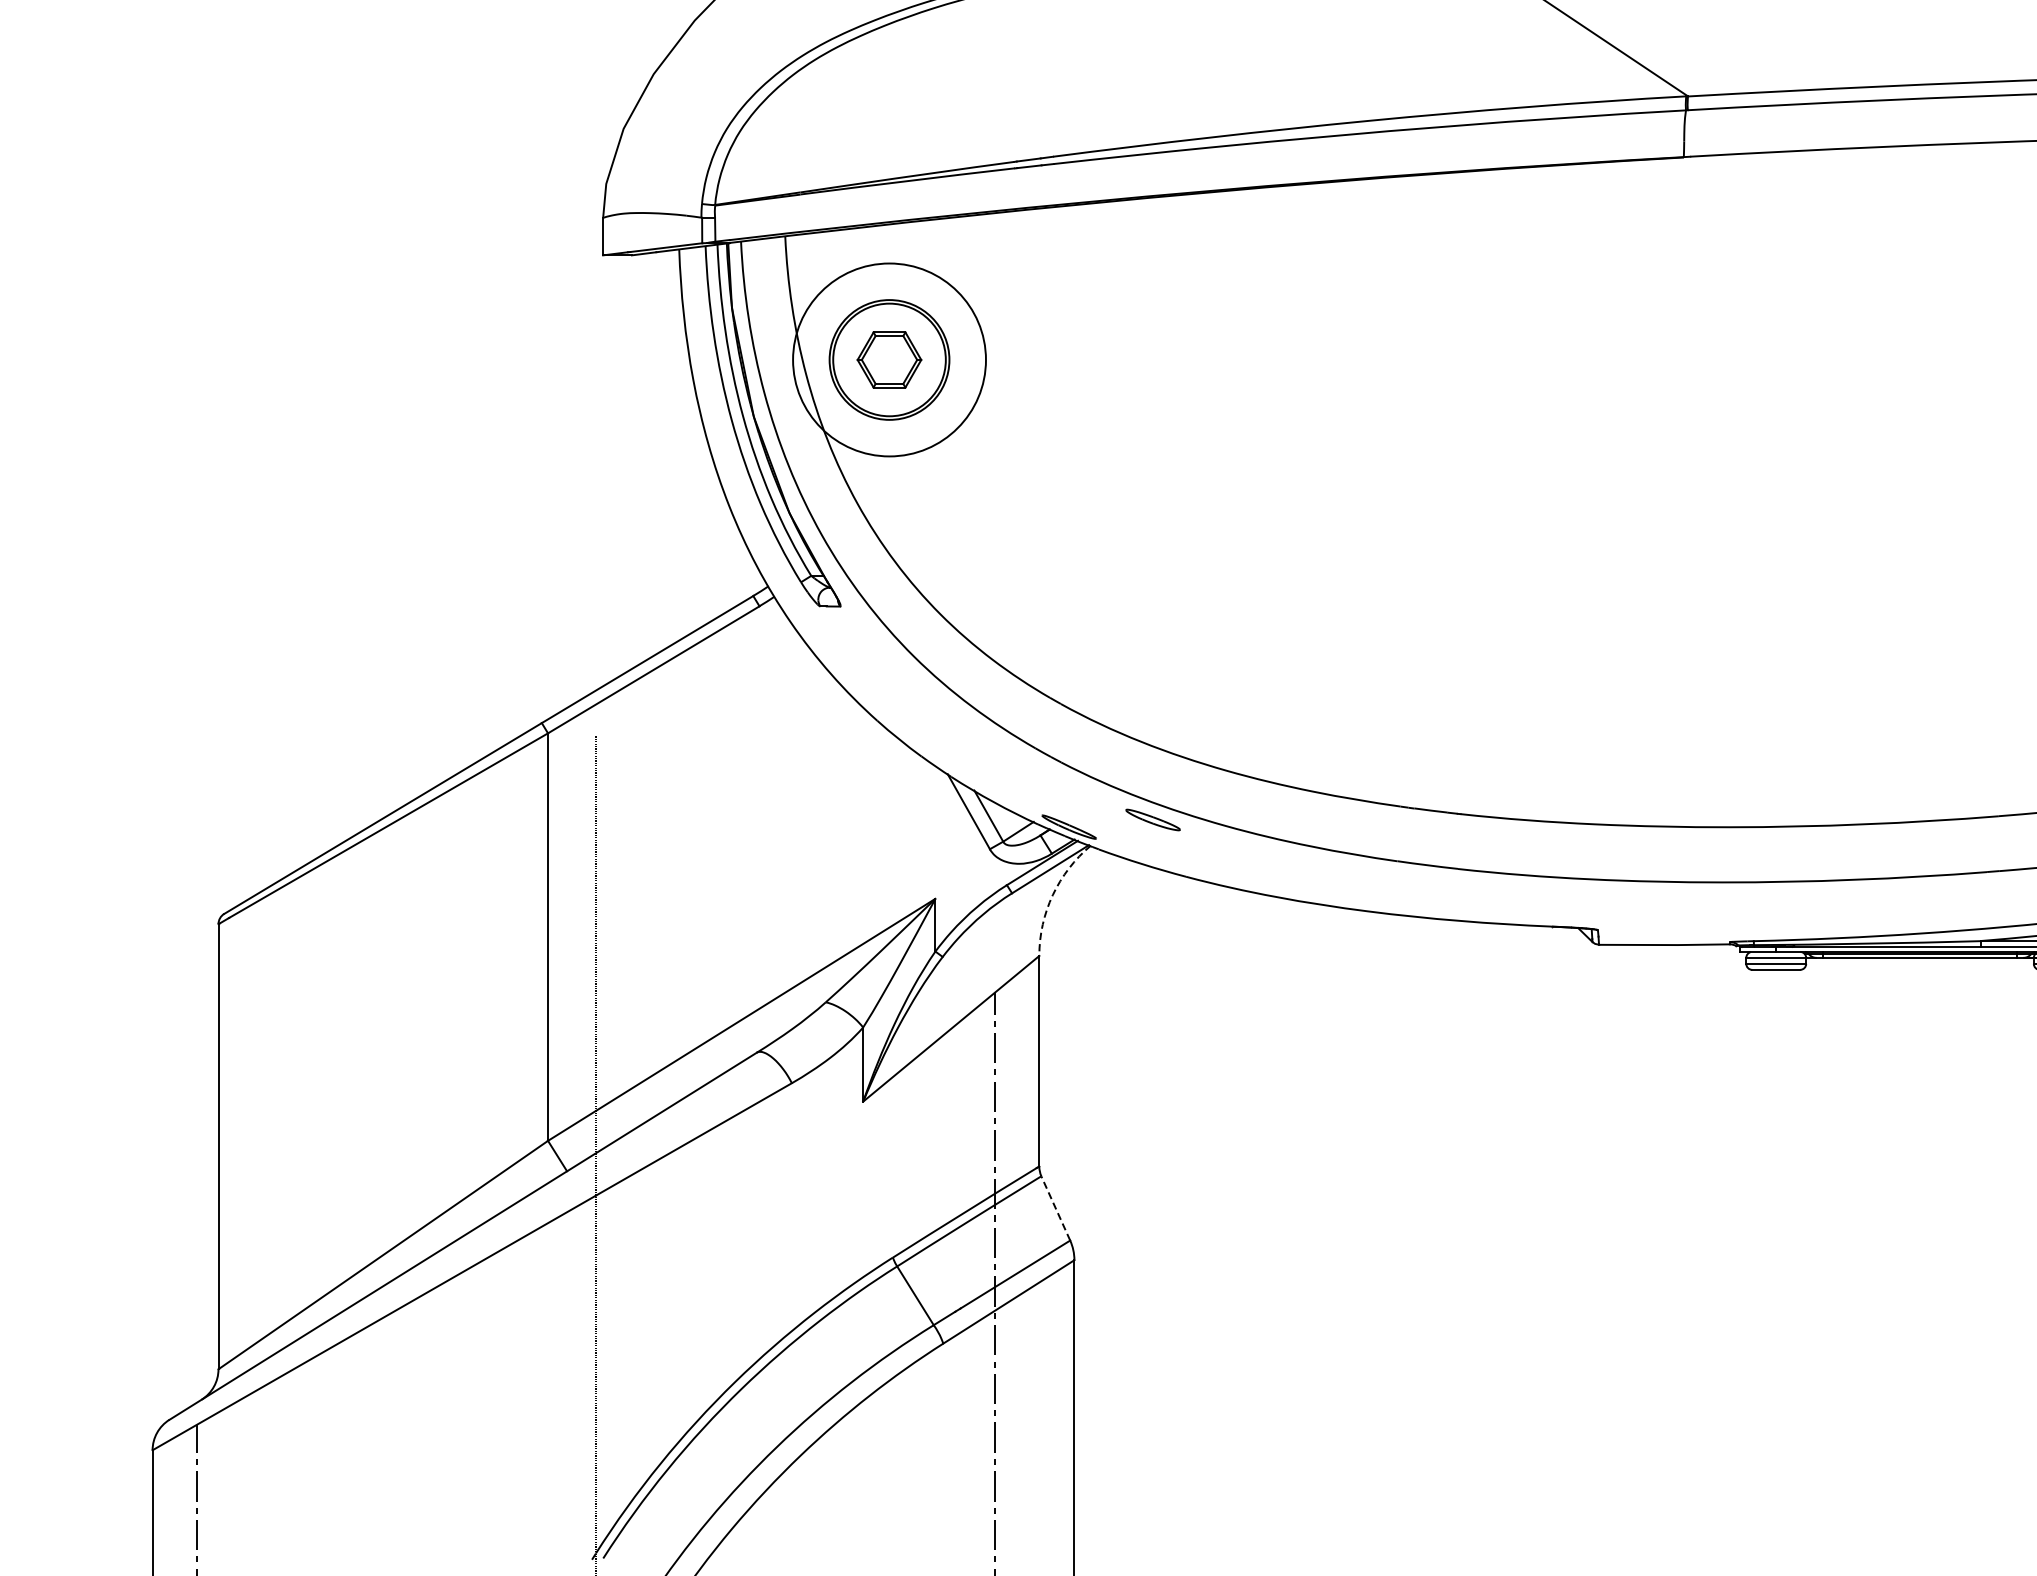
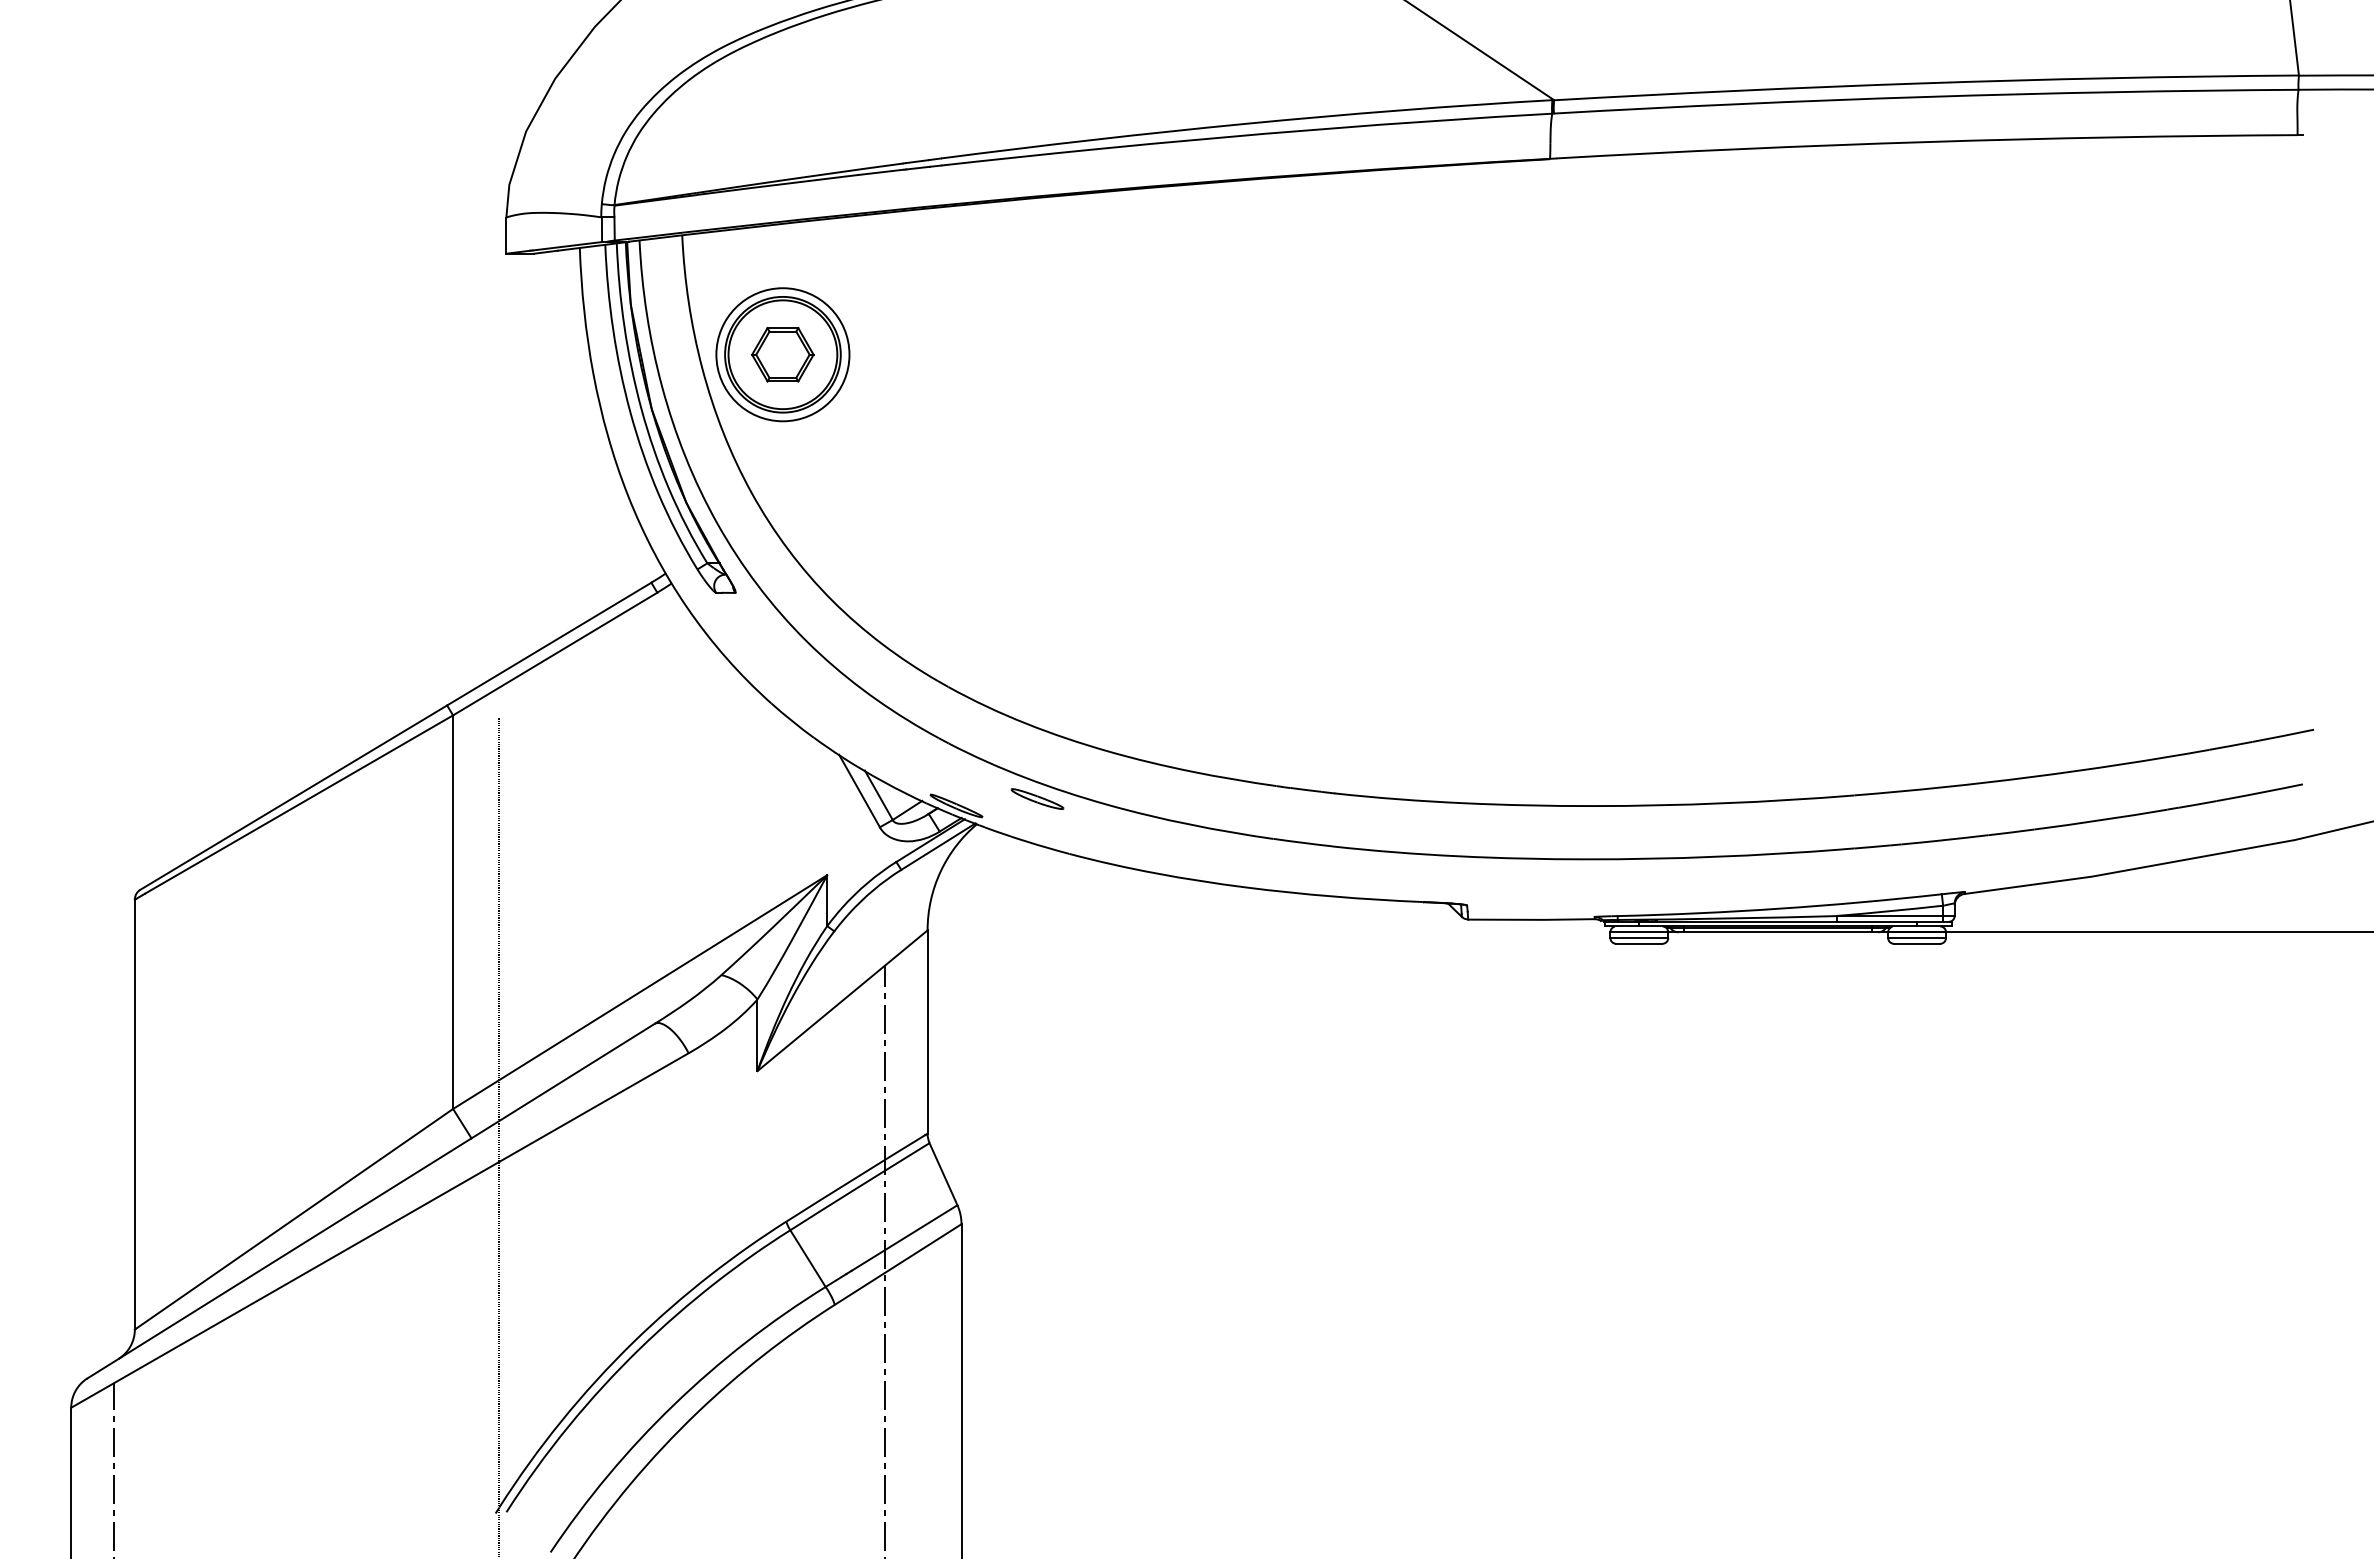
circle: (889, 359) -> (782, 354), size x0.71
arc: (1052, 894) -> (940, 871), dashed -> solid
line: (1055, 1207) -> (943, 1173), dashed -> solid

